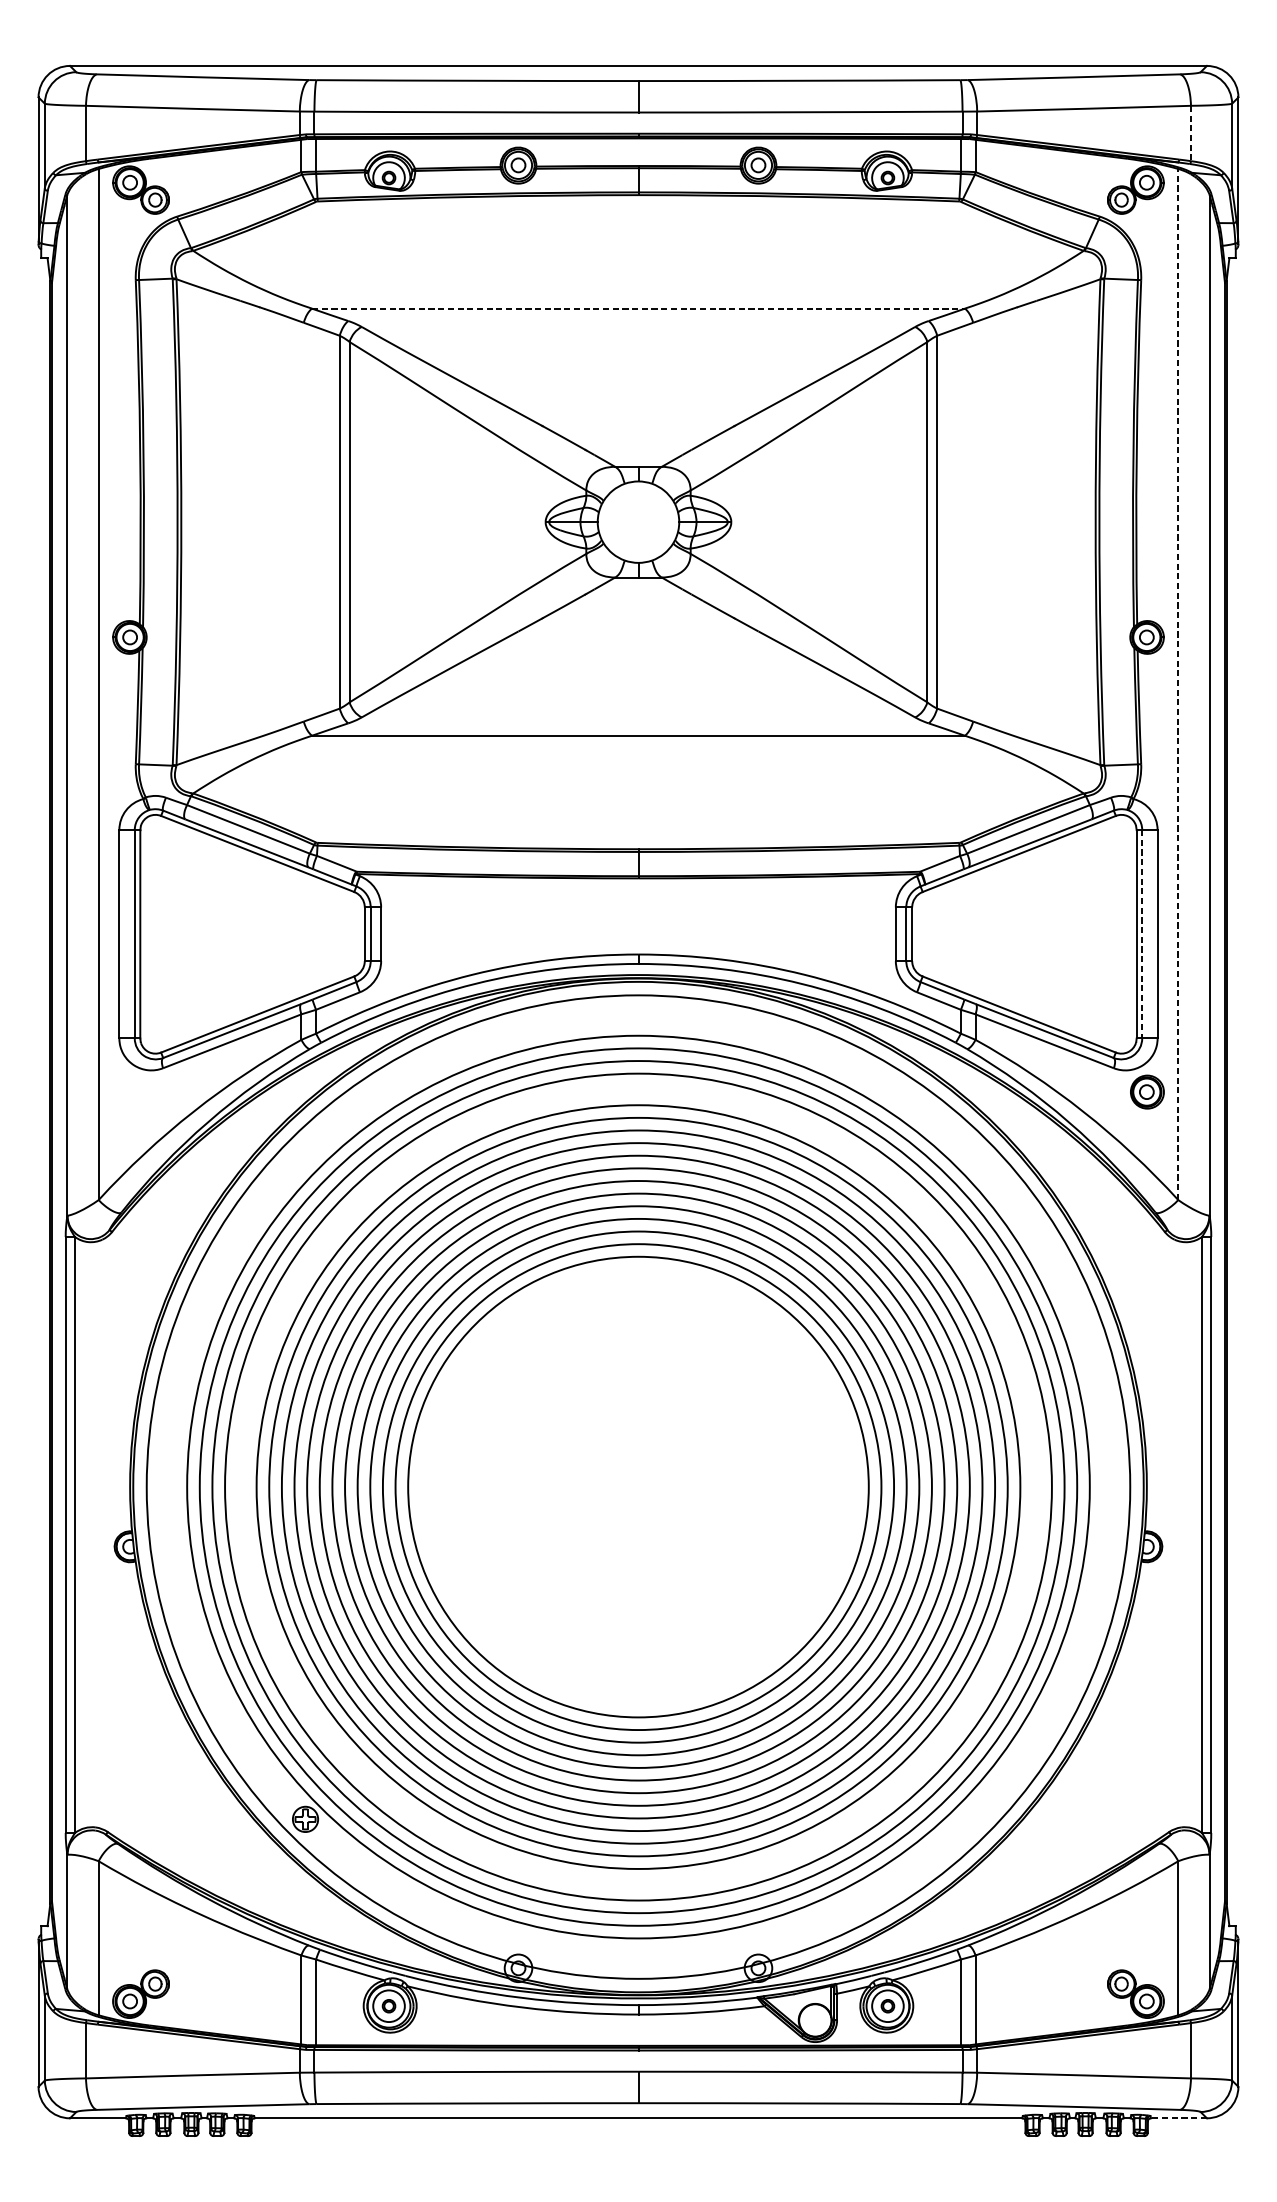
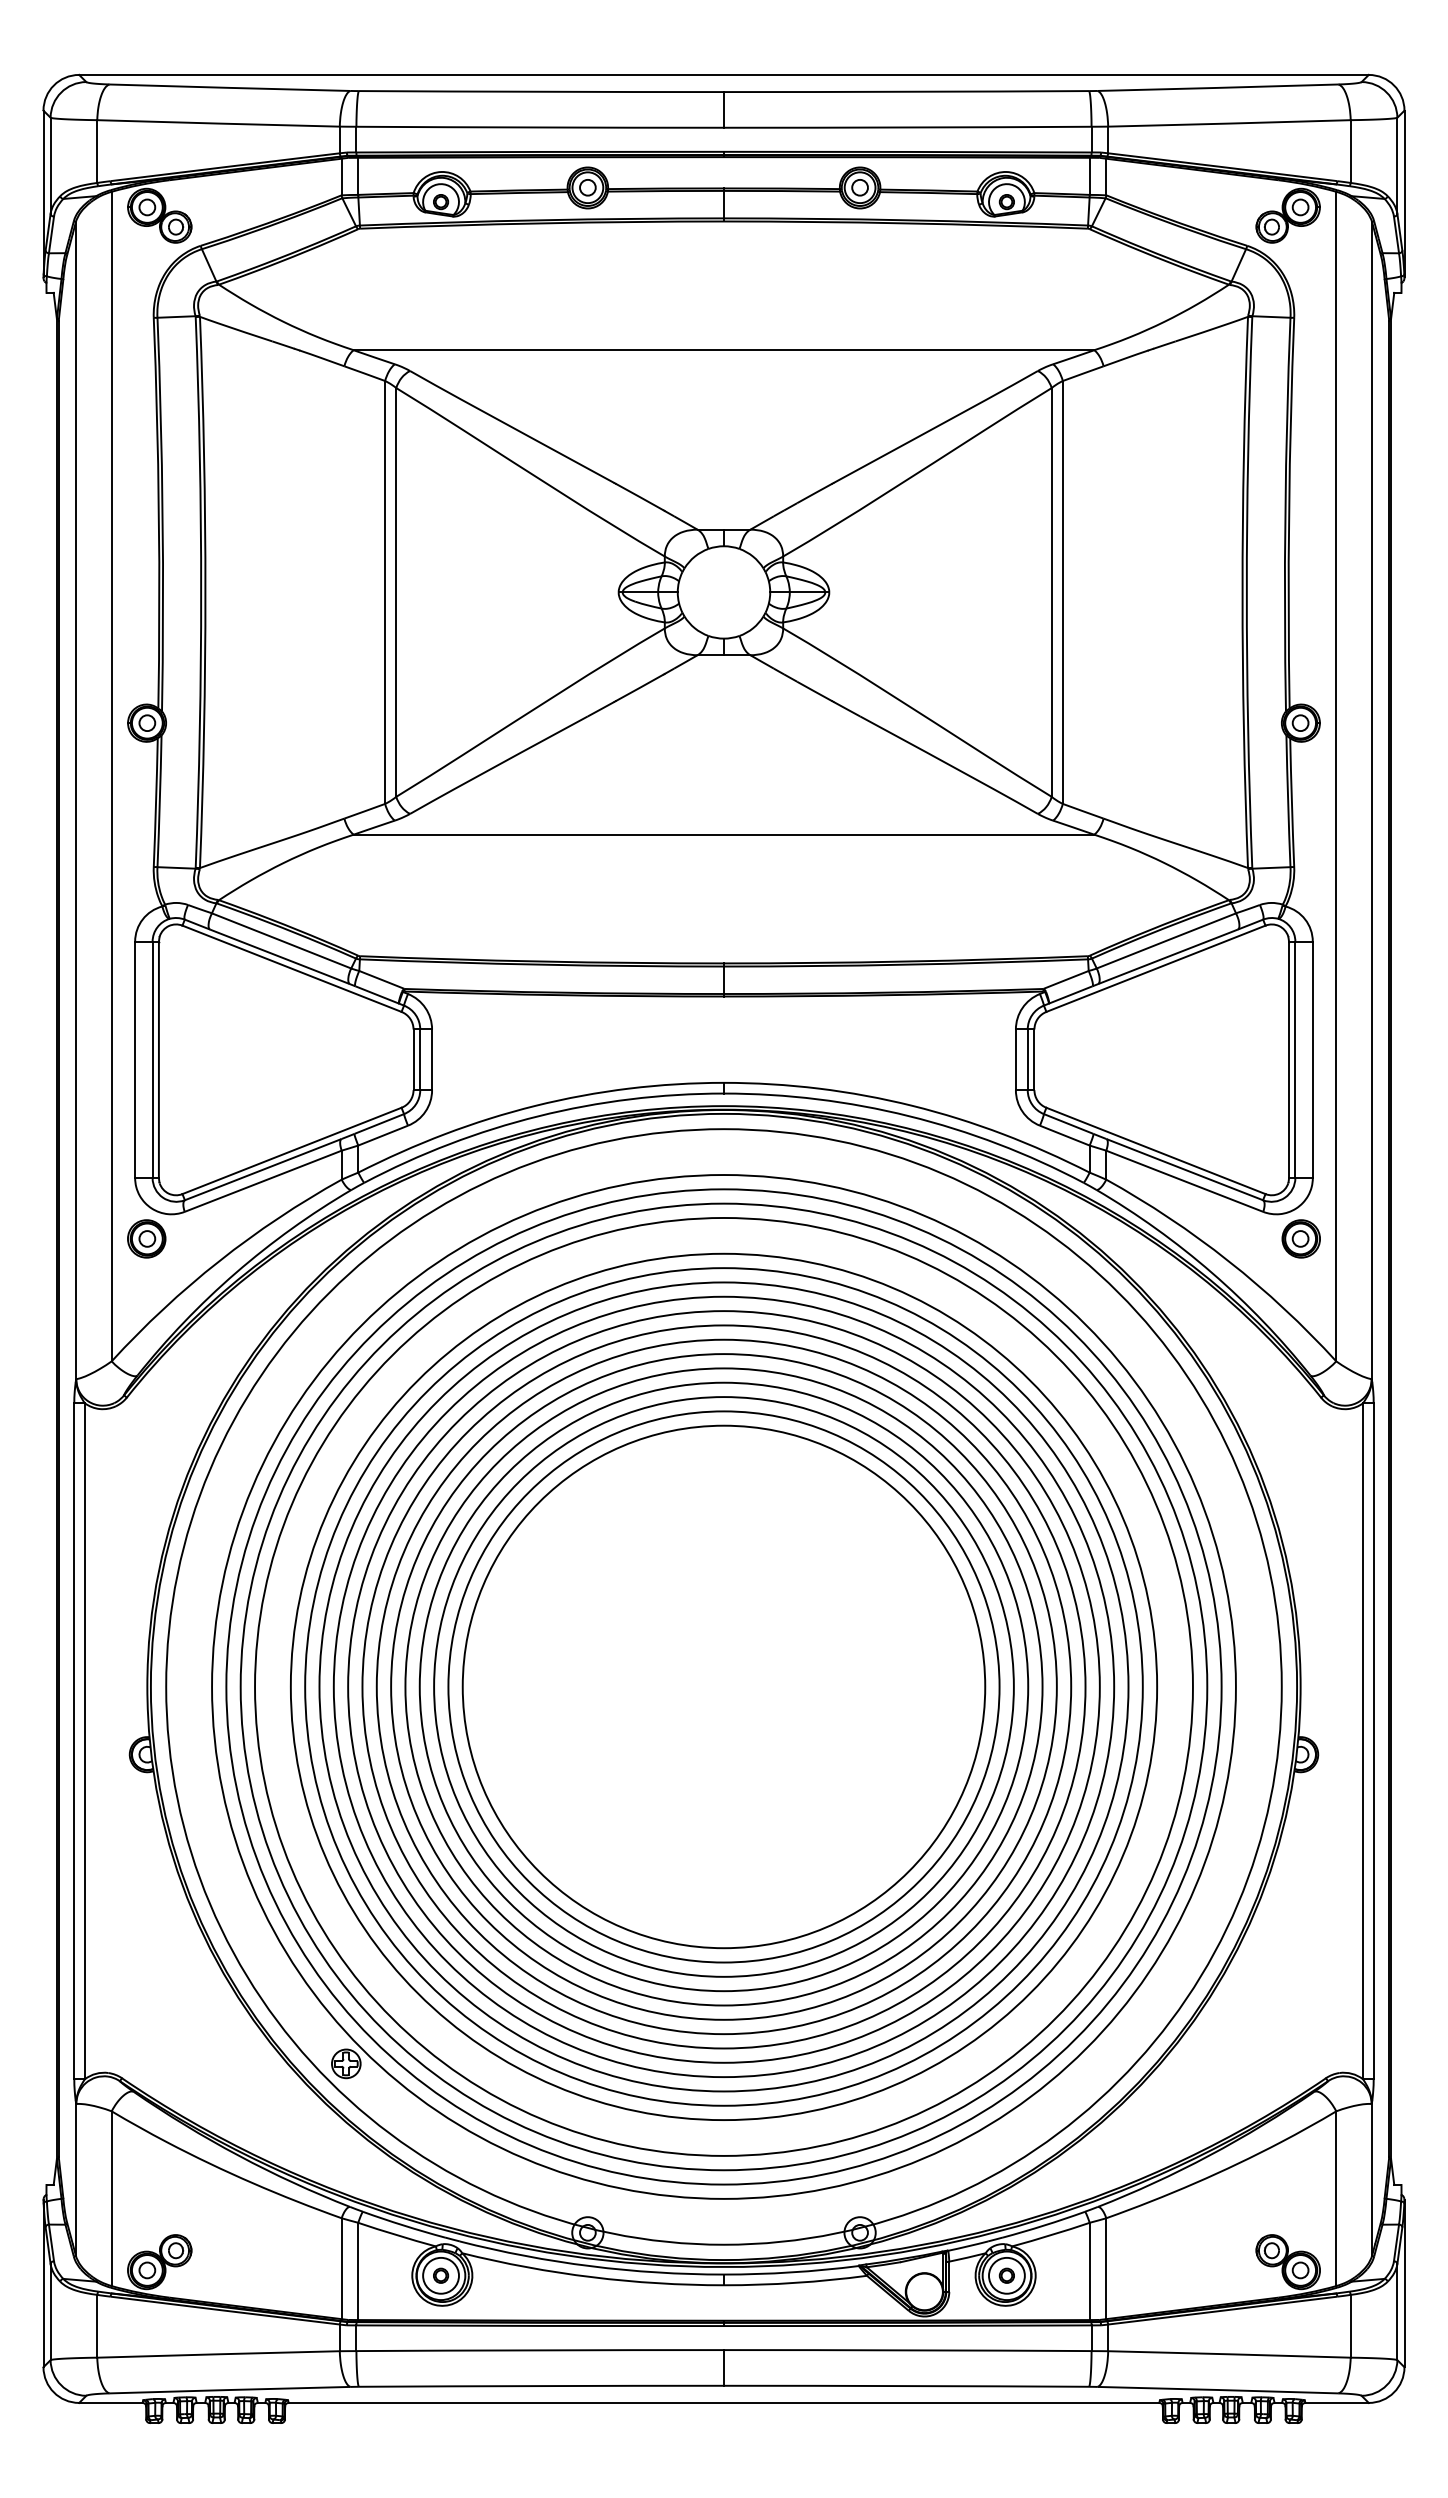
line: (1190, 134) -> (1350, 152), dashed -> solid
line: (638, 308) -> (724, 350), dashed -> solid
line: (1178, 684) -> (1336, 776), dashed -> solid
line: (1142, 934) -> (1295, 1060), dashed -> solid
part: (129, 1091) -> (146, 1238), added
line: (1179, 2117) -> (1337, 2402), dashed -> solid

